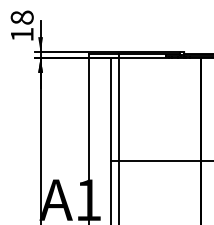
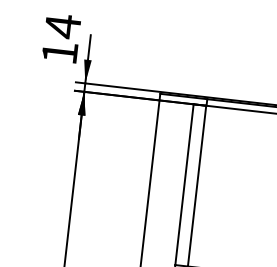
text: (21, 17) -> (61, 25), 18 -> 14

